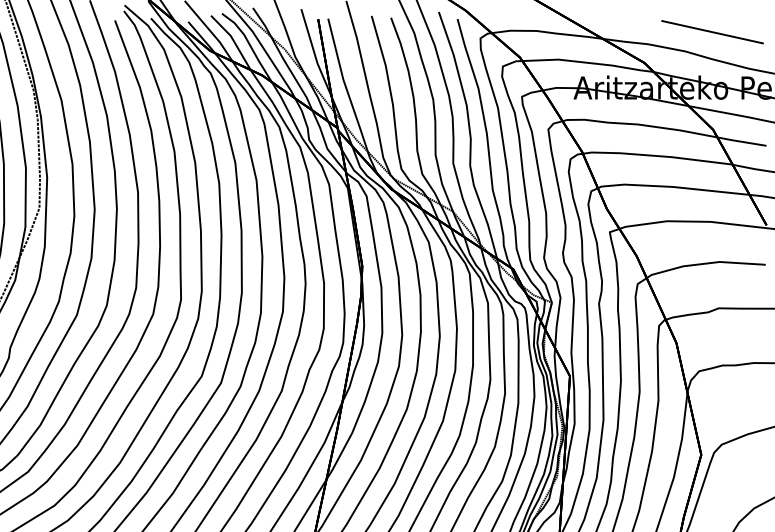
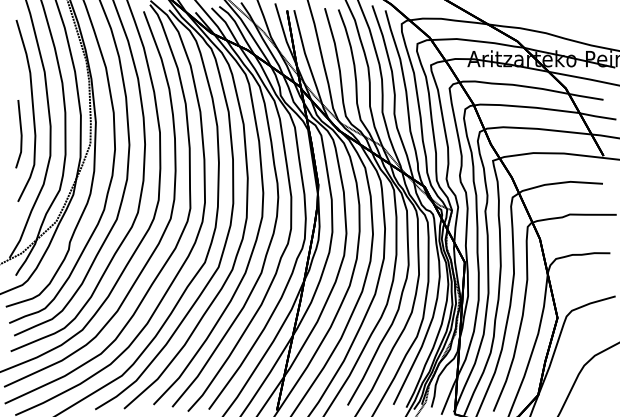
line: (712, 31) -> (565, 19), removed

